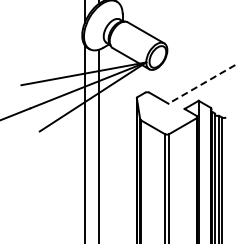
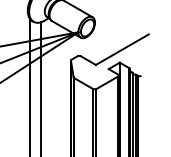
line: (201, 84) -> (122, 49), dashed -> solid

